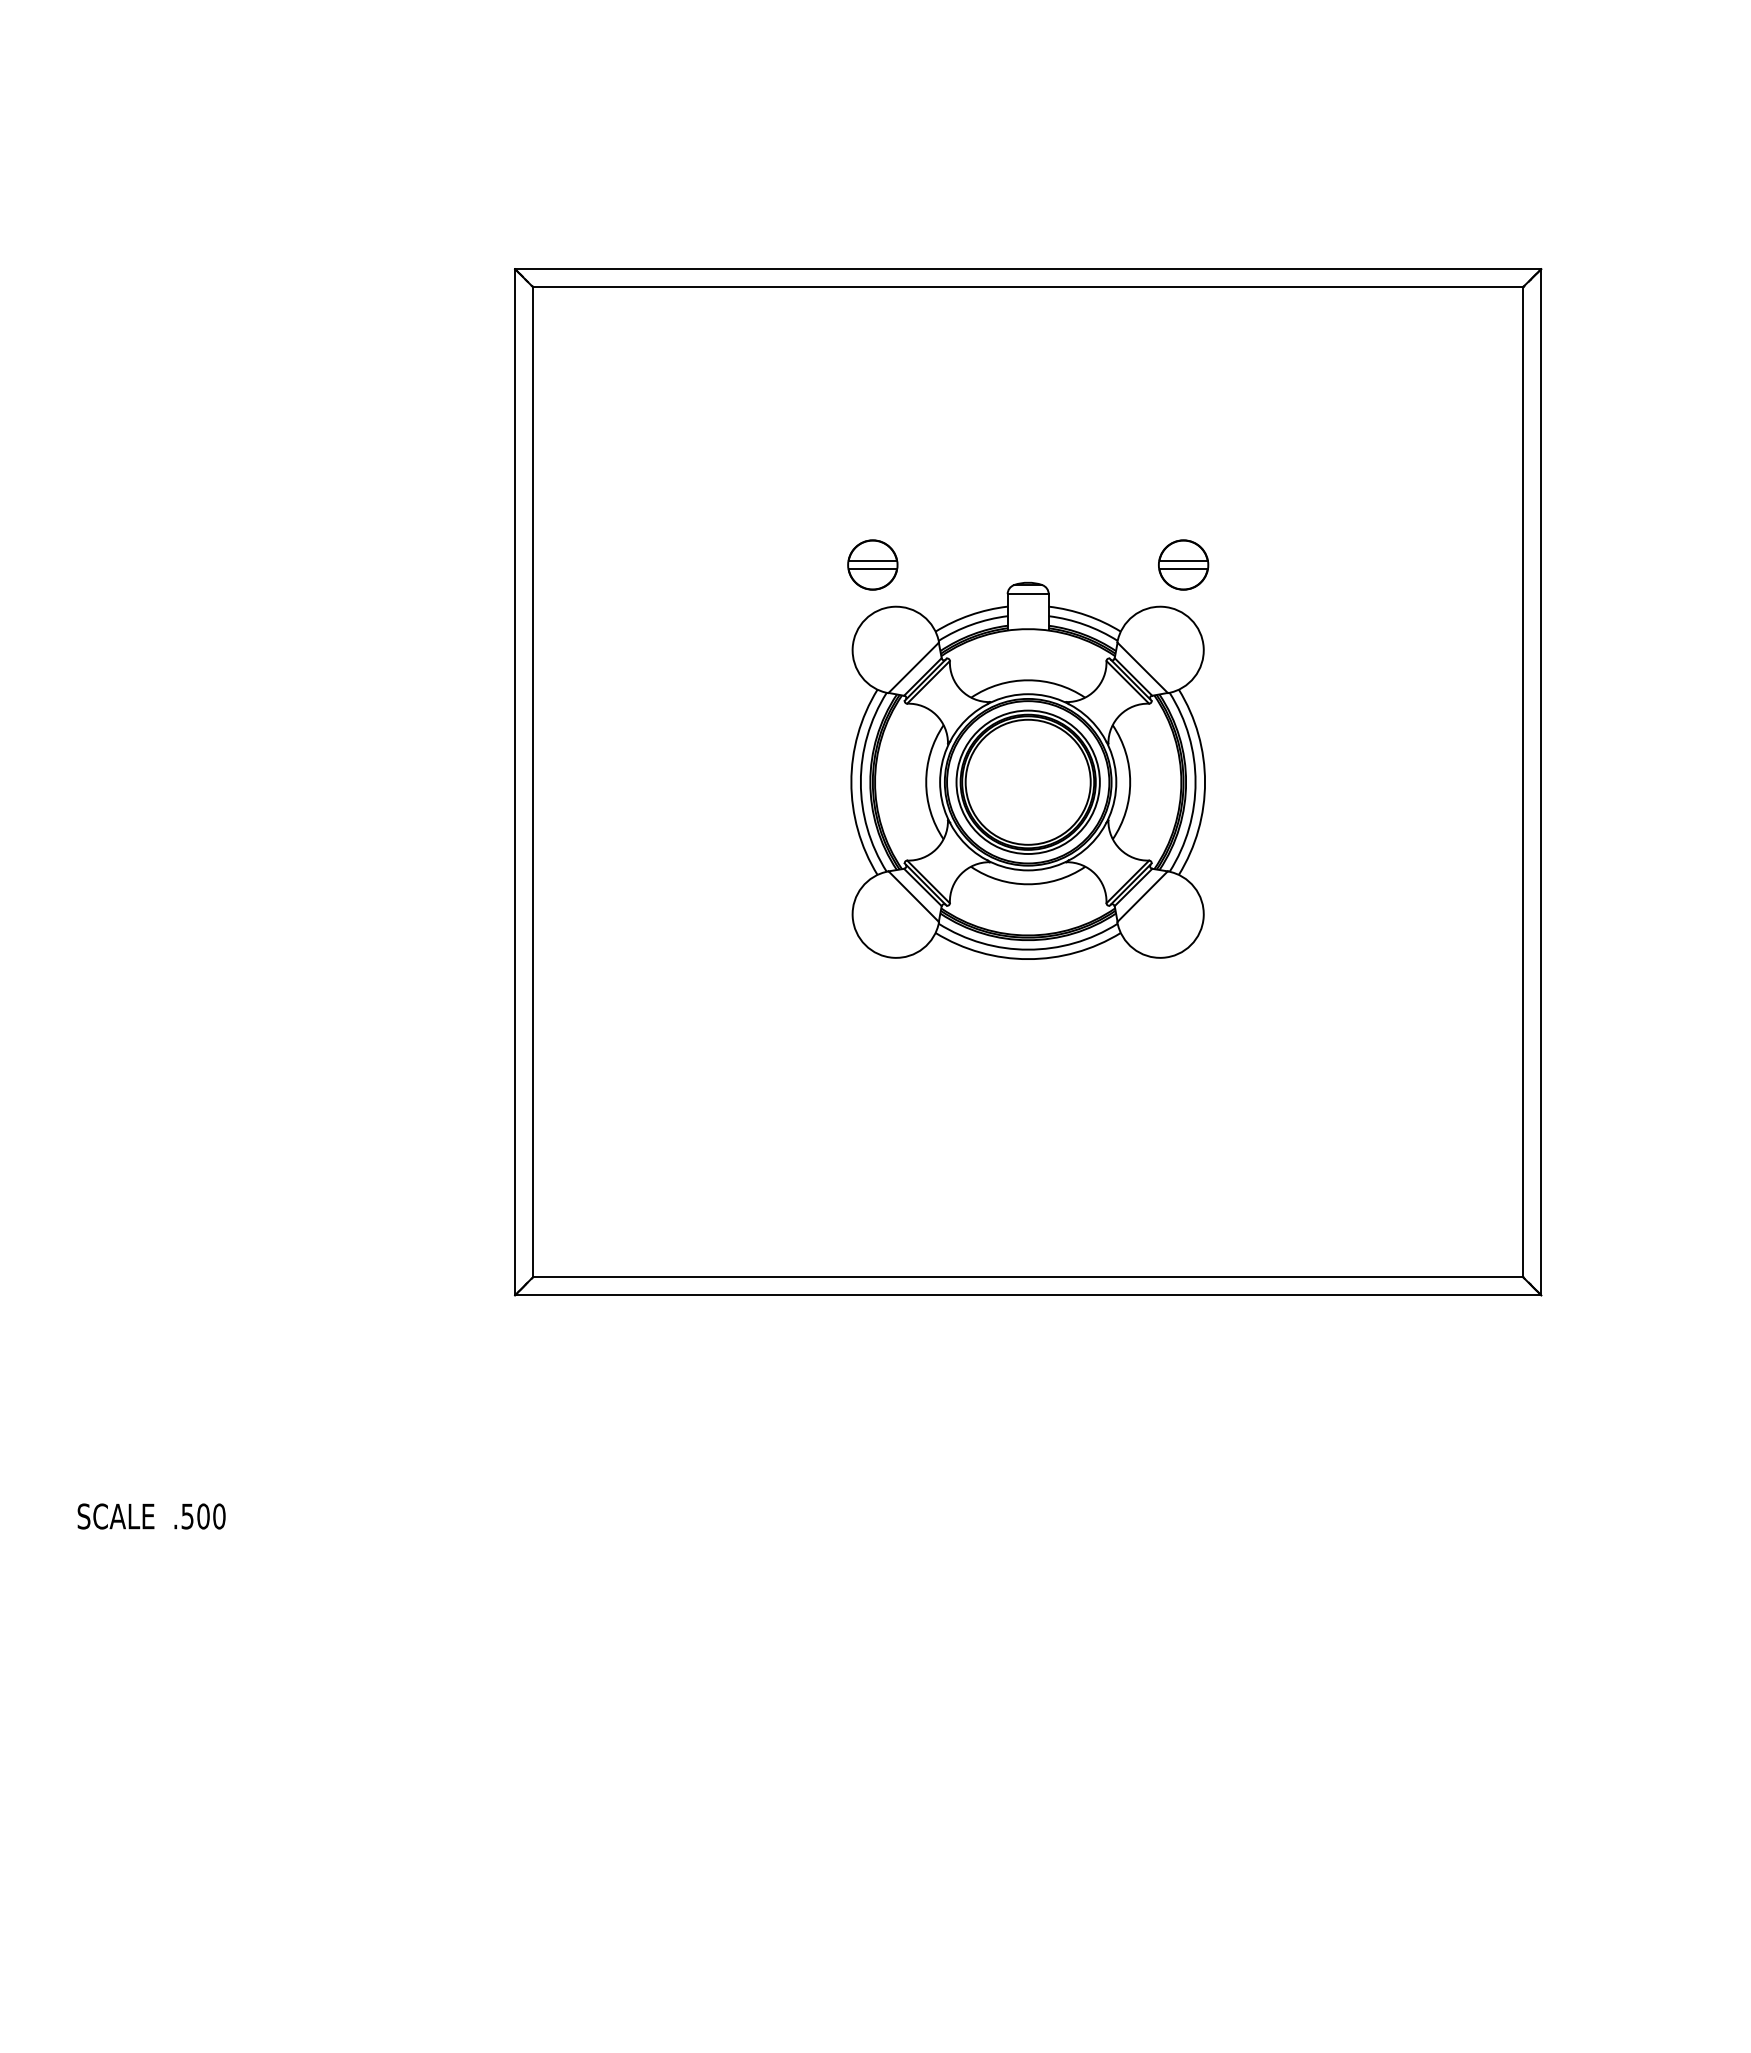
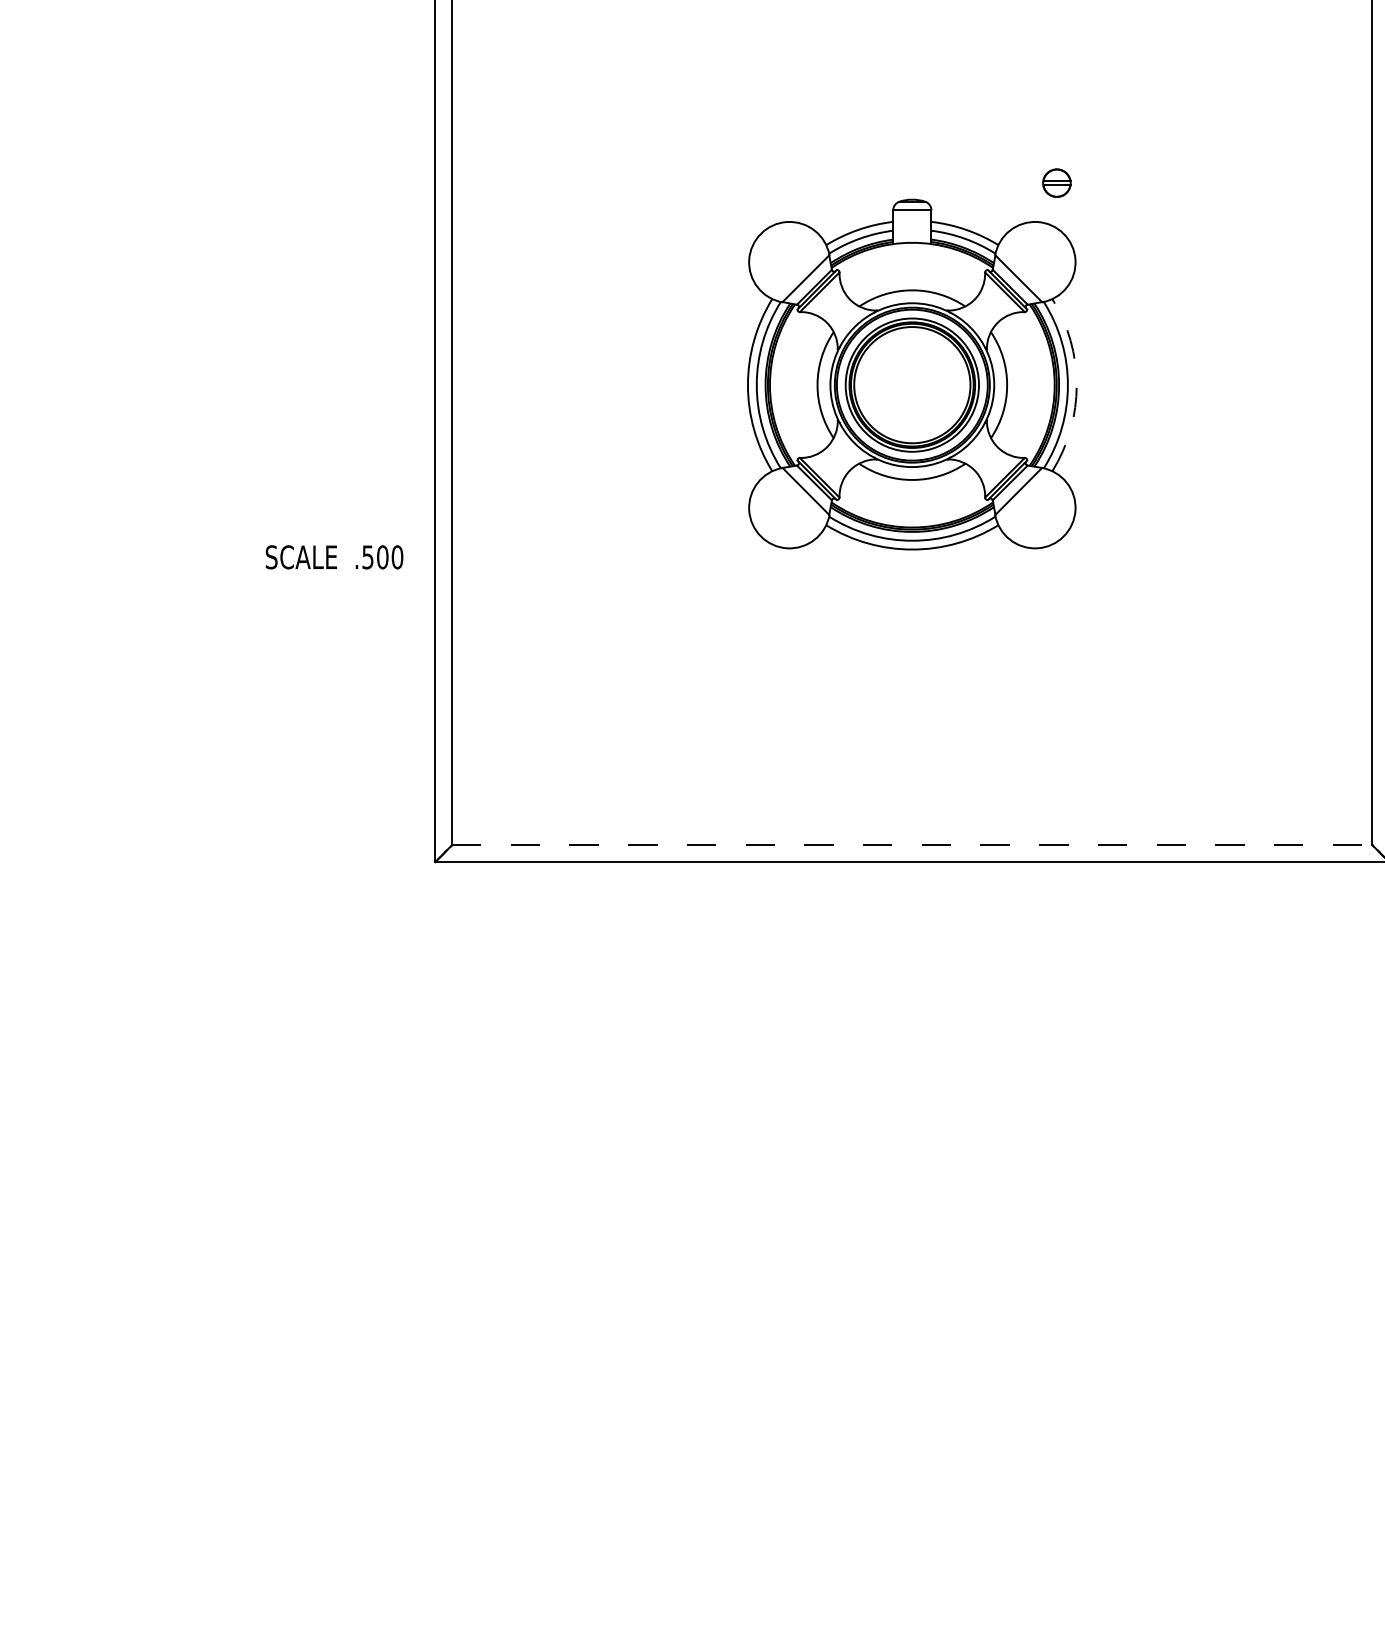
part: (872, 564) -> (767, 182), removed
part: (1183, 564) -> (1056, 182), size x0.6
arc: (1205, 782) -> (1077, 385), solid -> dashed
line: (1028, 1277) -> (912, 845), solid -> dashed
text: (151, 1516) -> (334, 557), moved

